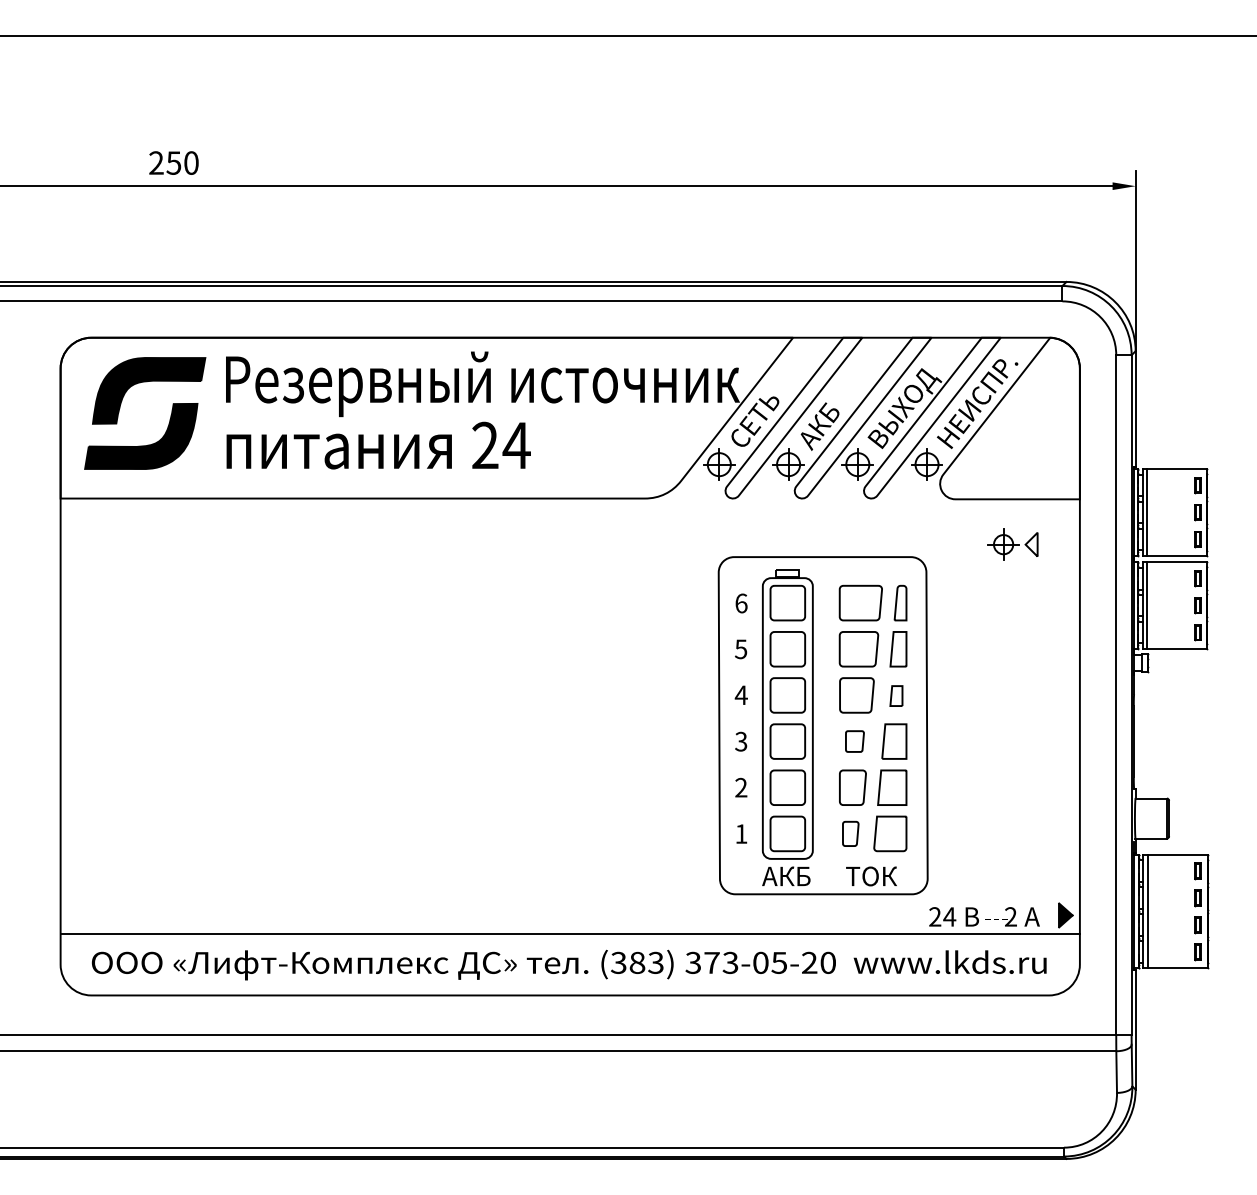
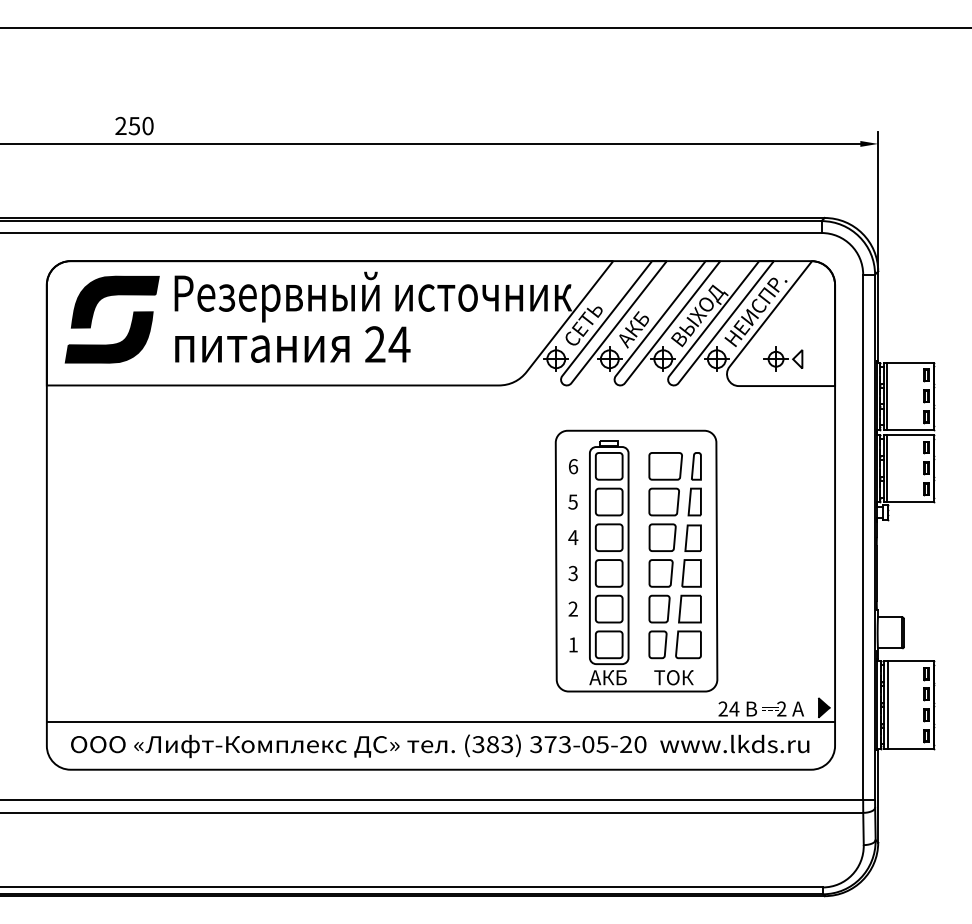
part: (1012, 544) -> (782, 359), moved
part: (896, 695) -> (693, 537), size x1.67
part: (854, 741) -> (660, 573), size x1.67
part: (850, 833) -> (657, 644), size x1.43

